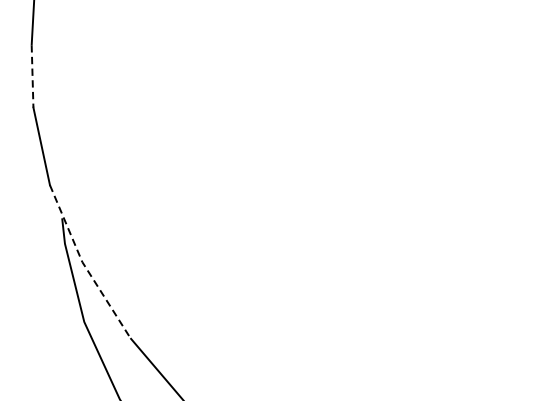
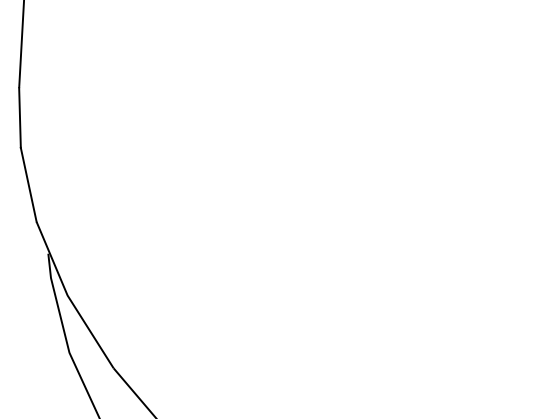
line: (33, 76) -> (20, 118), dashed -> solid
line: (84, 265) -> (69, 298), dashed -> solid

